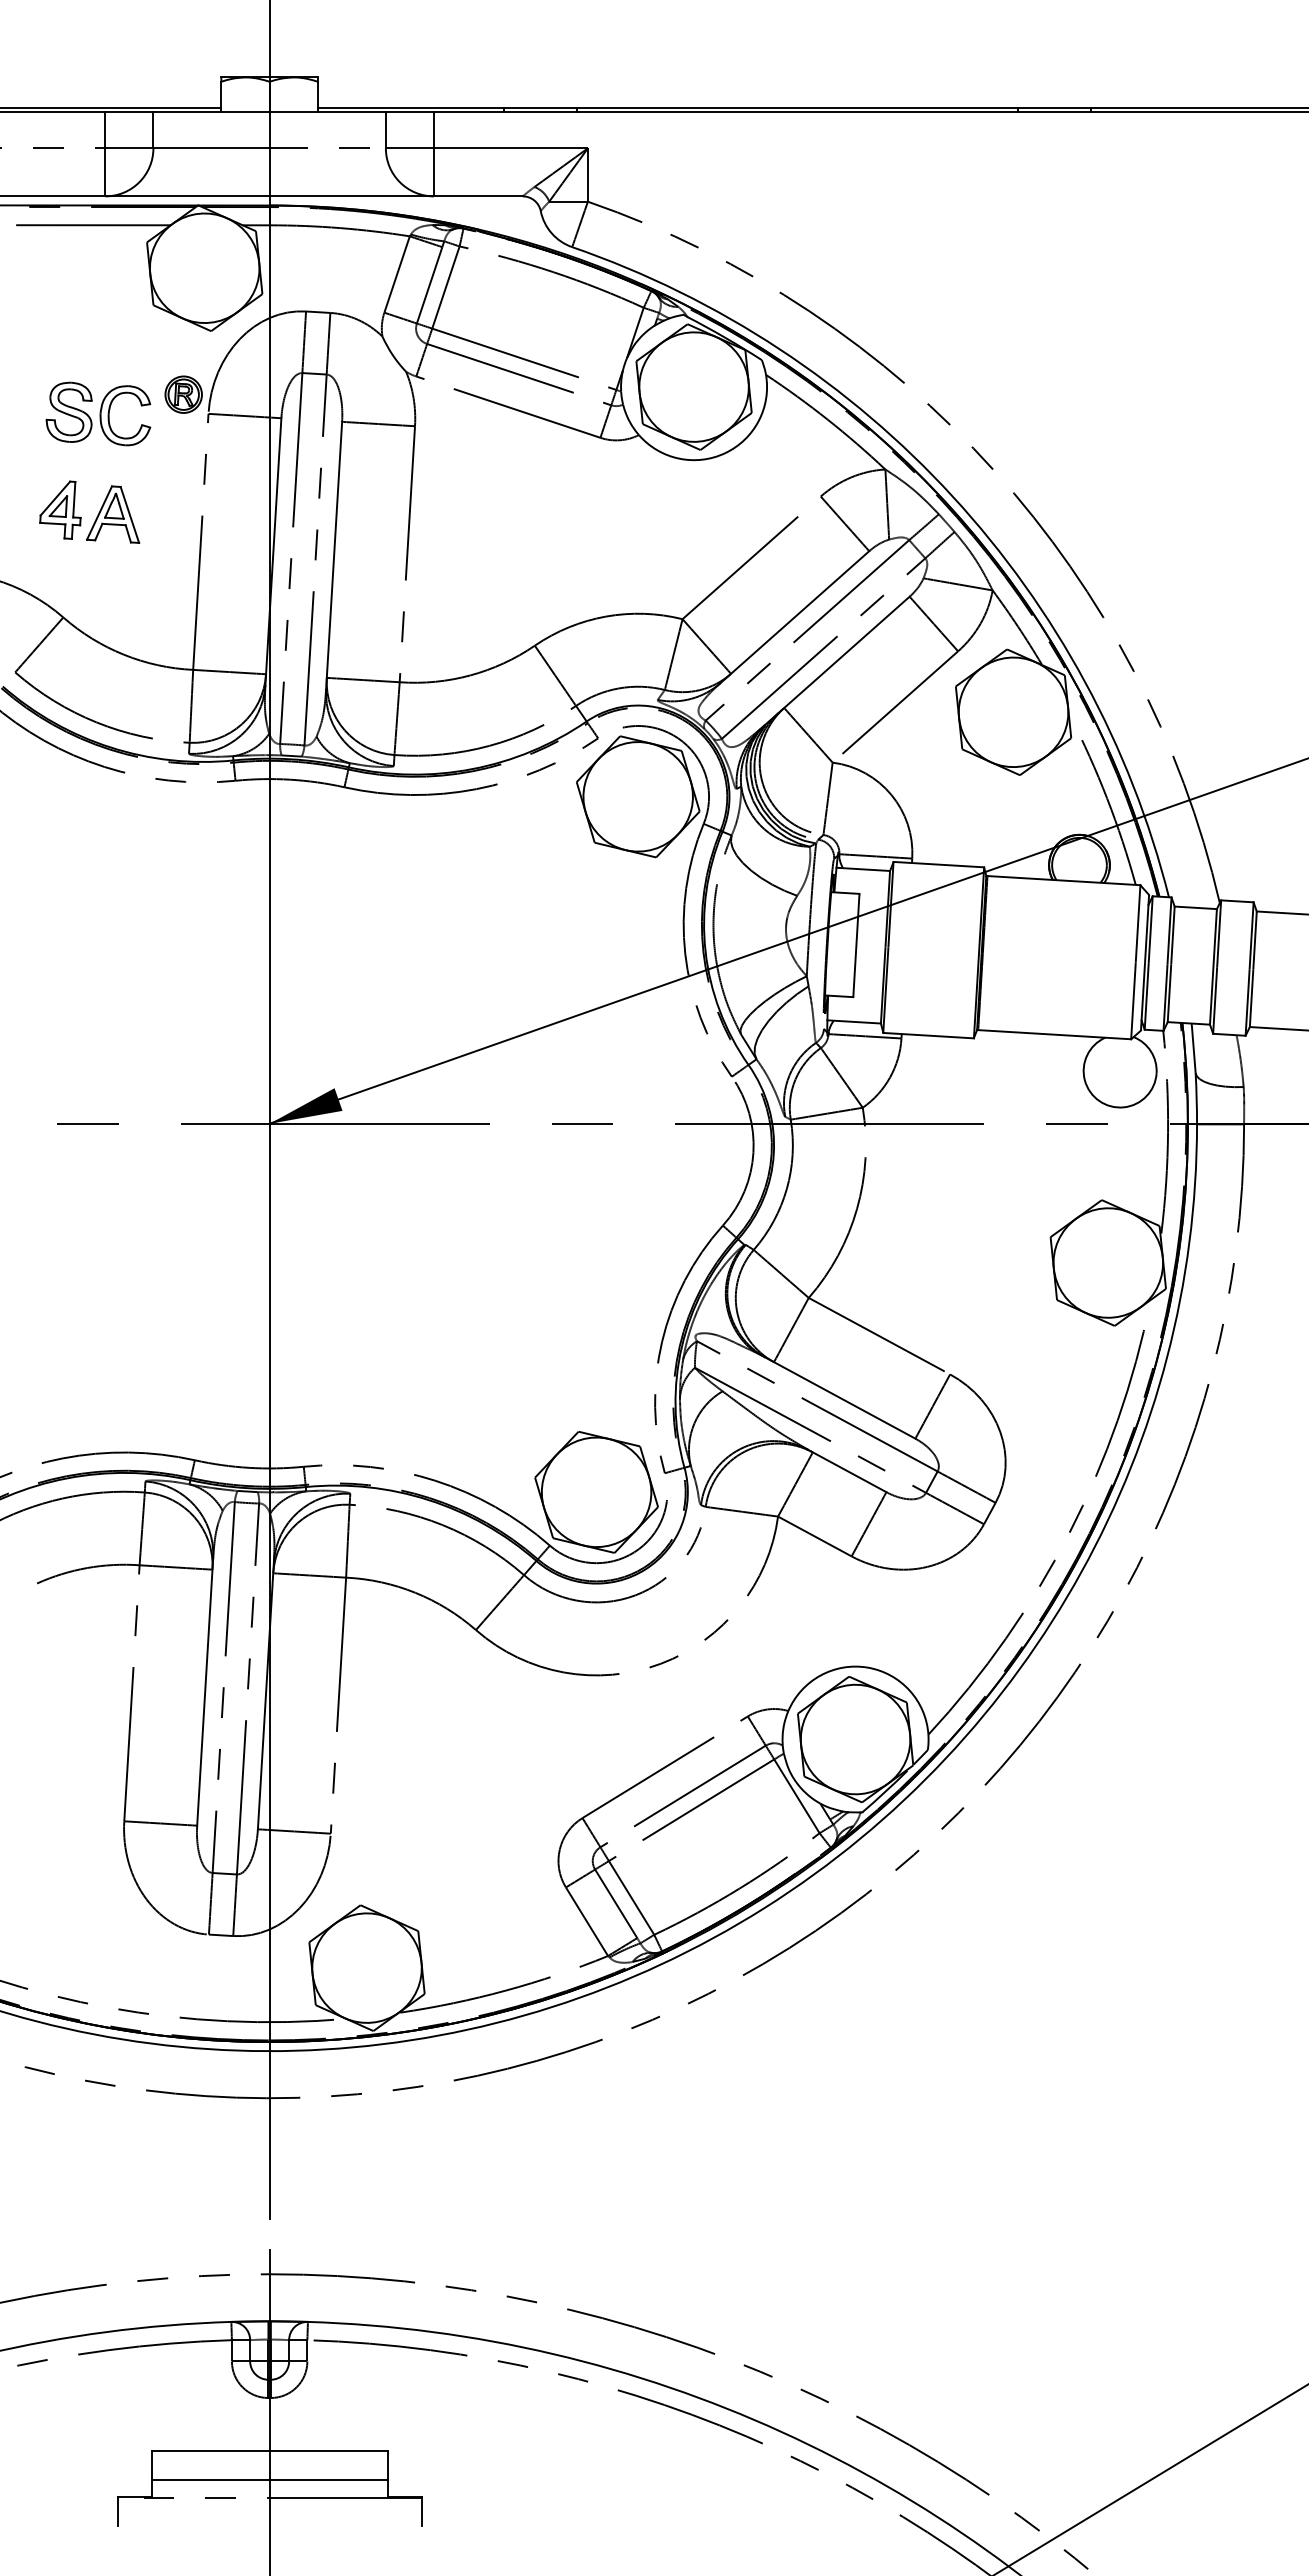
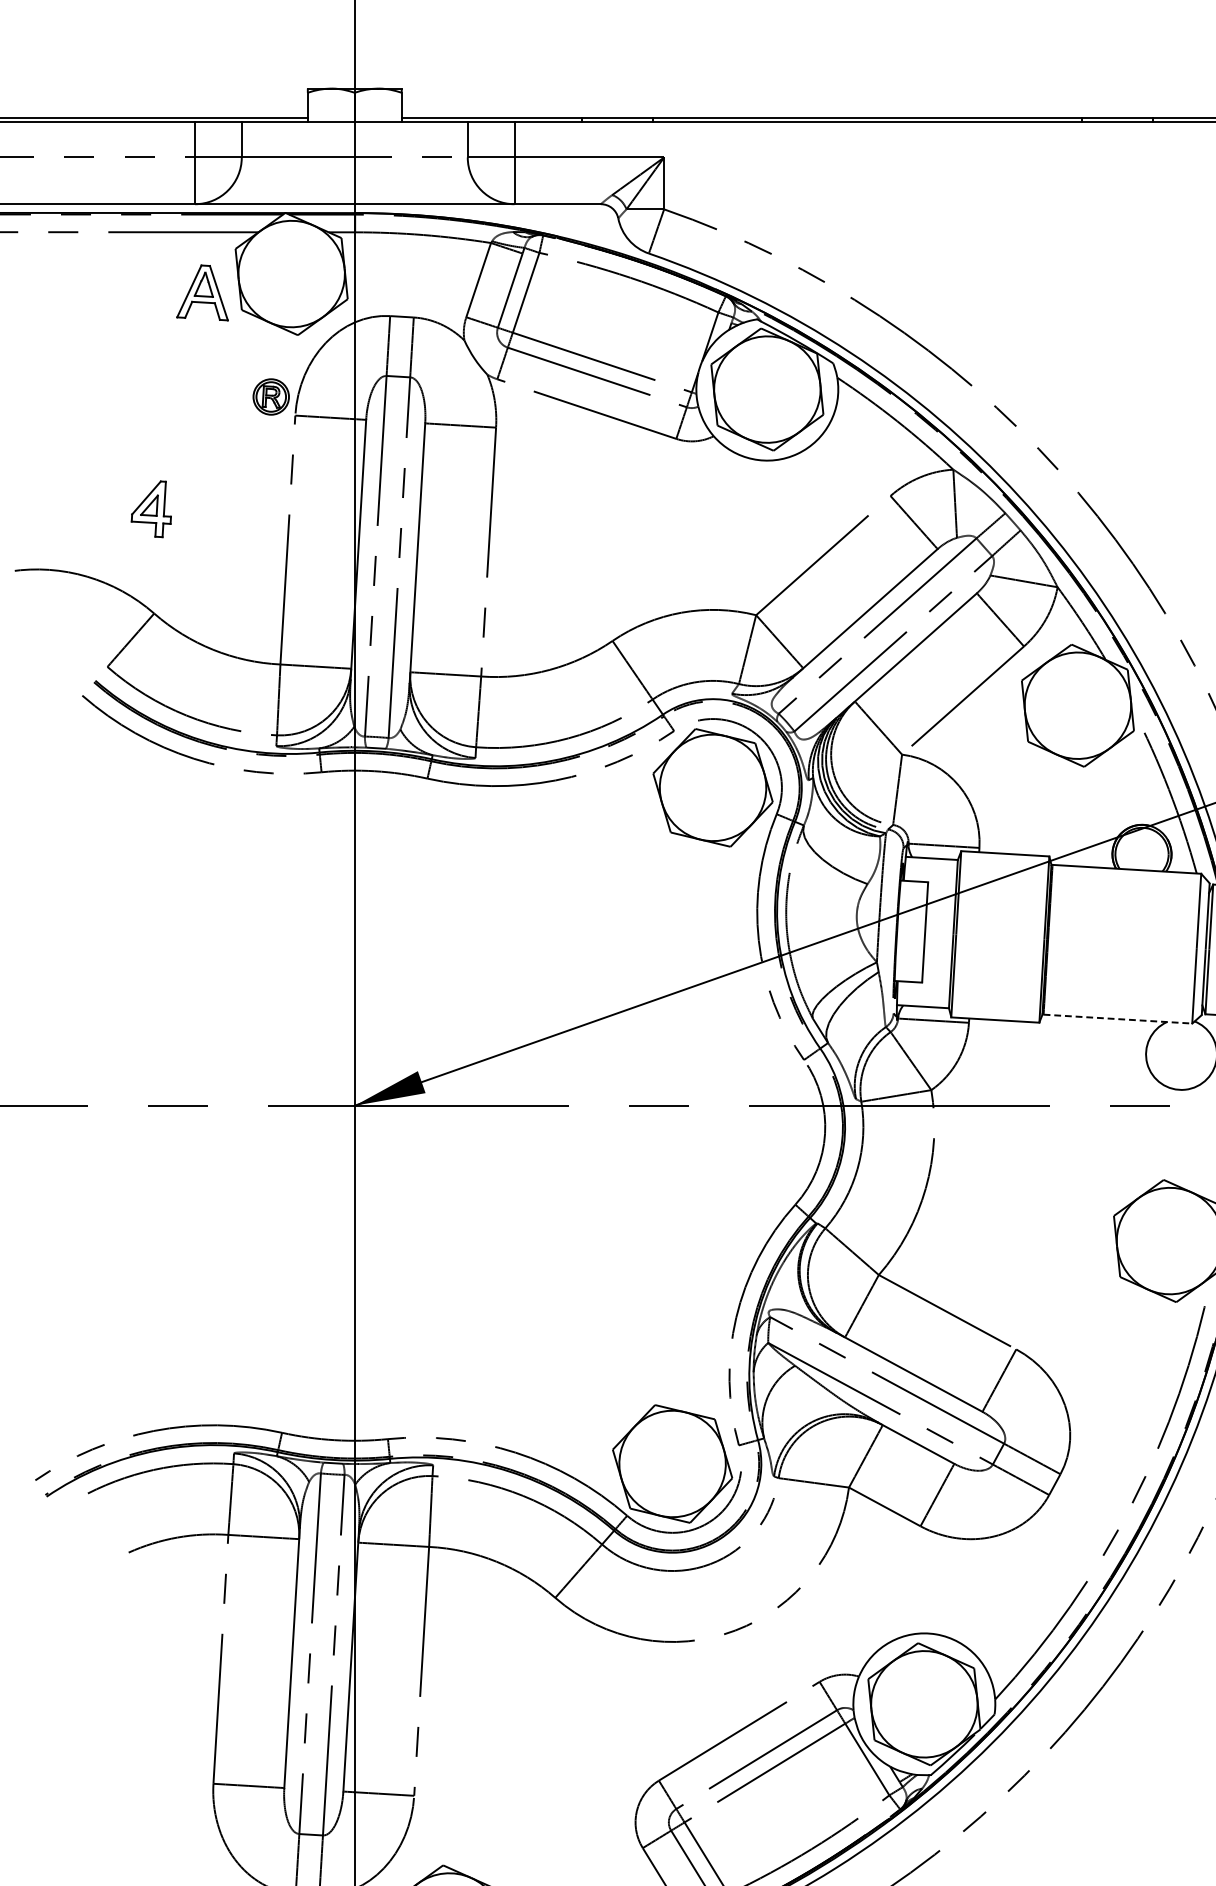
part: (98, 413) -> (188, 415), removed
part: (113, 514) -> (202, 292), moved
line: (1054, 1034) -> (1117, 1018), solid -> dashed

